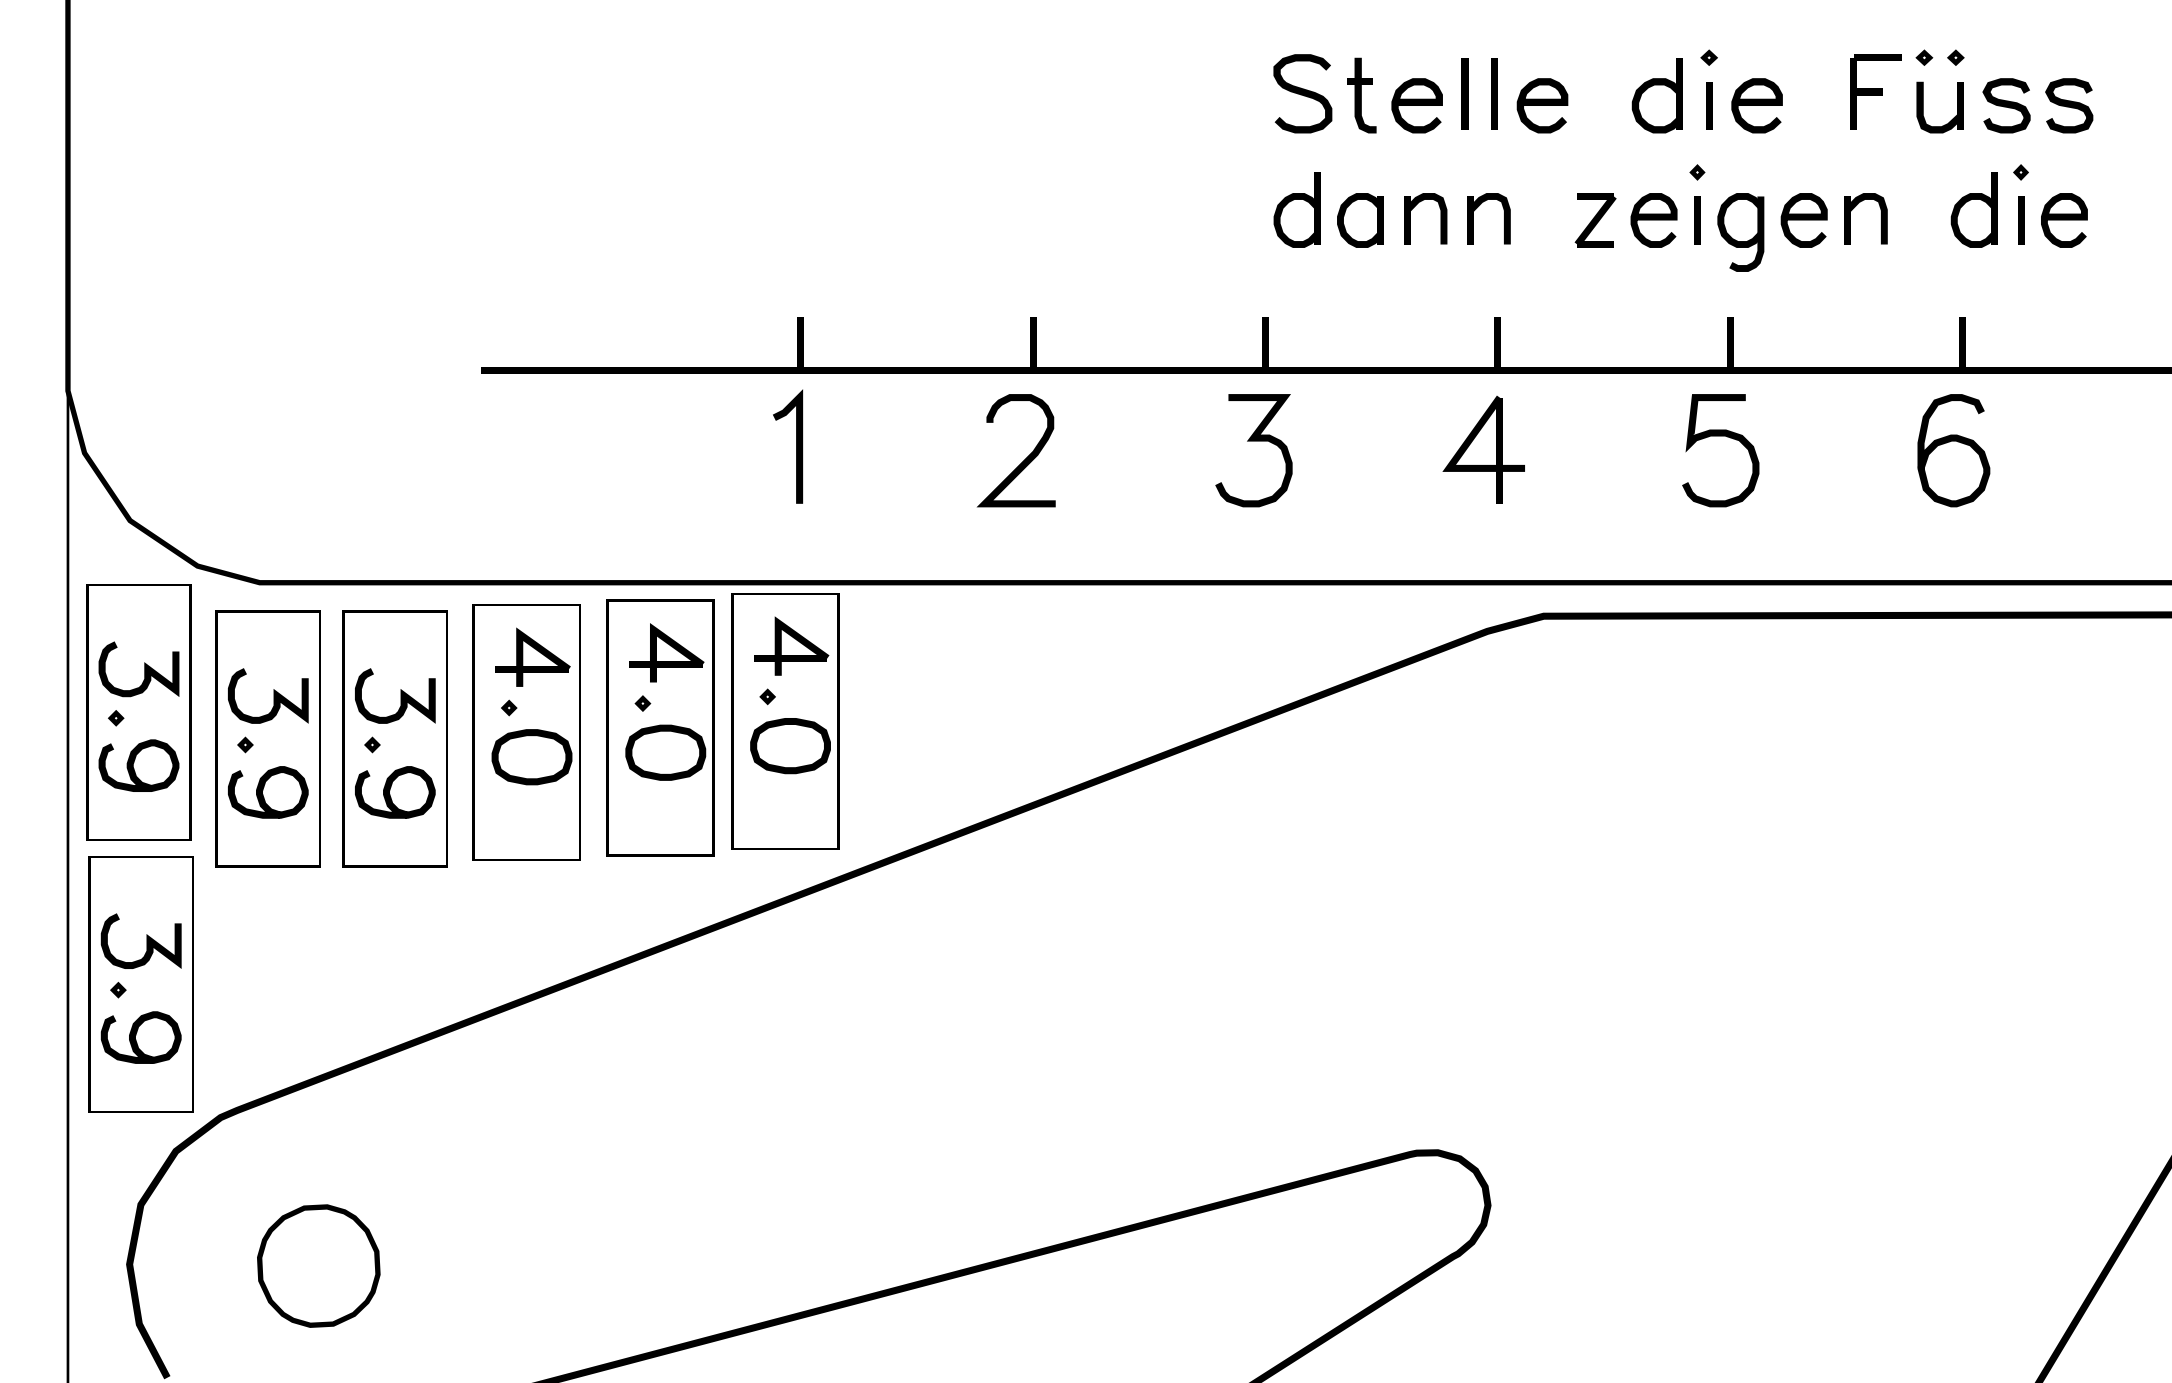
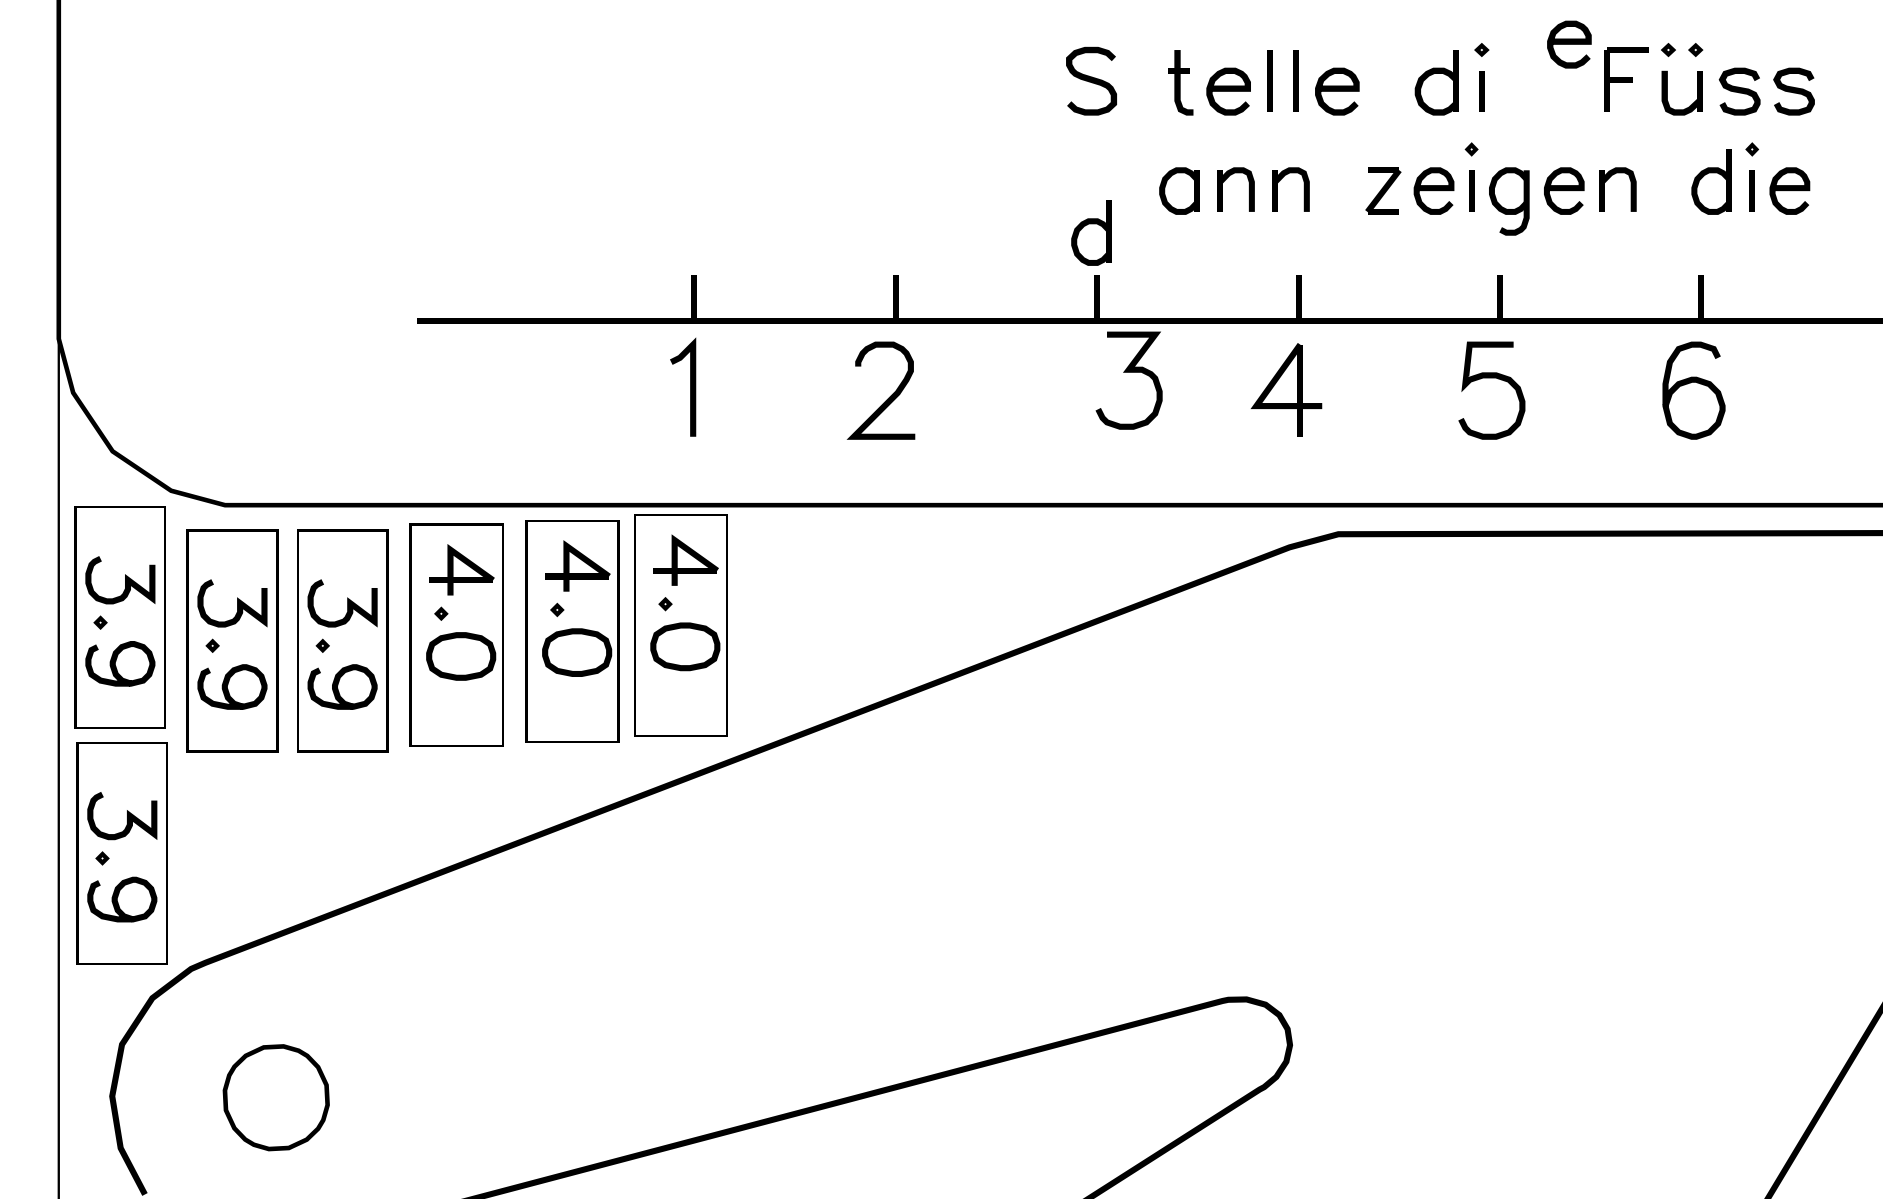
curve: (1302, 92) -> (1091, 80), moved
curve: (1757, 105) -> (1569, 44), moved
part: (1297, 209) -> (1091, 232), moved
curve: (1253, 441) -> (1128, 372), moved

